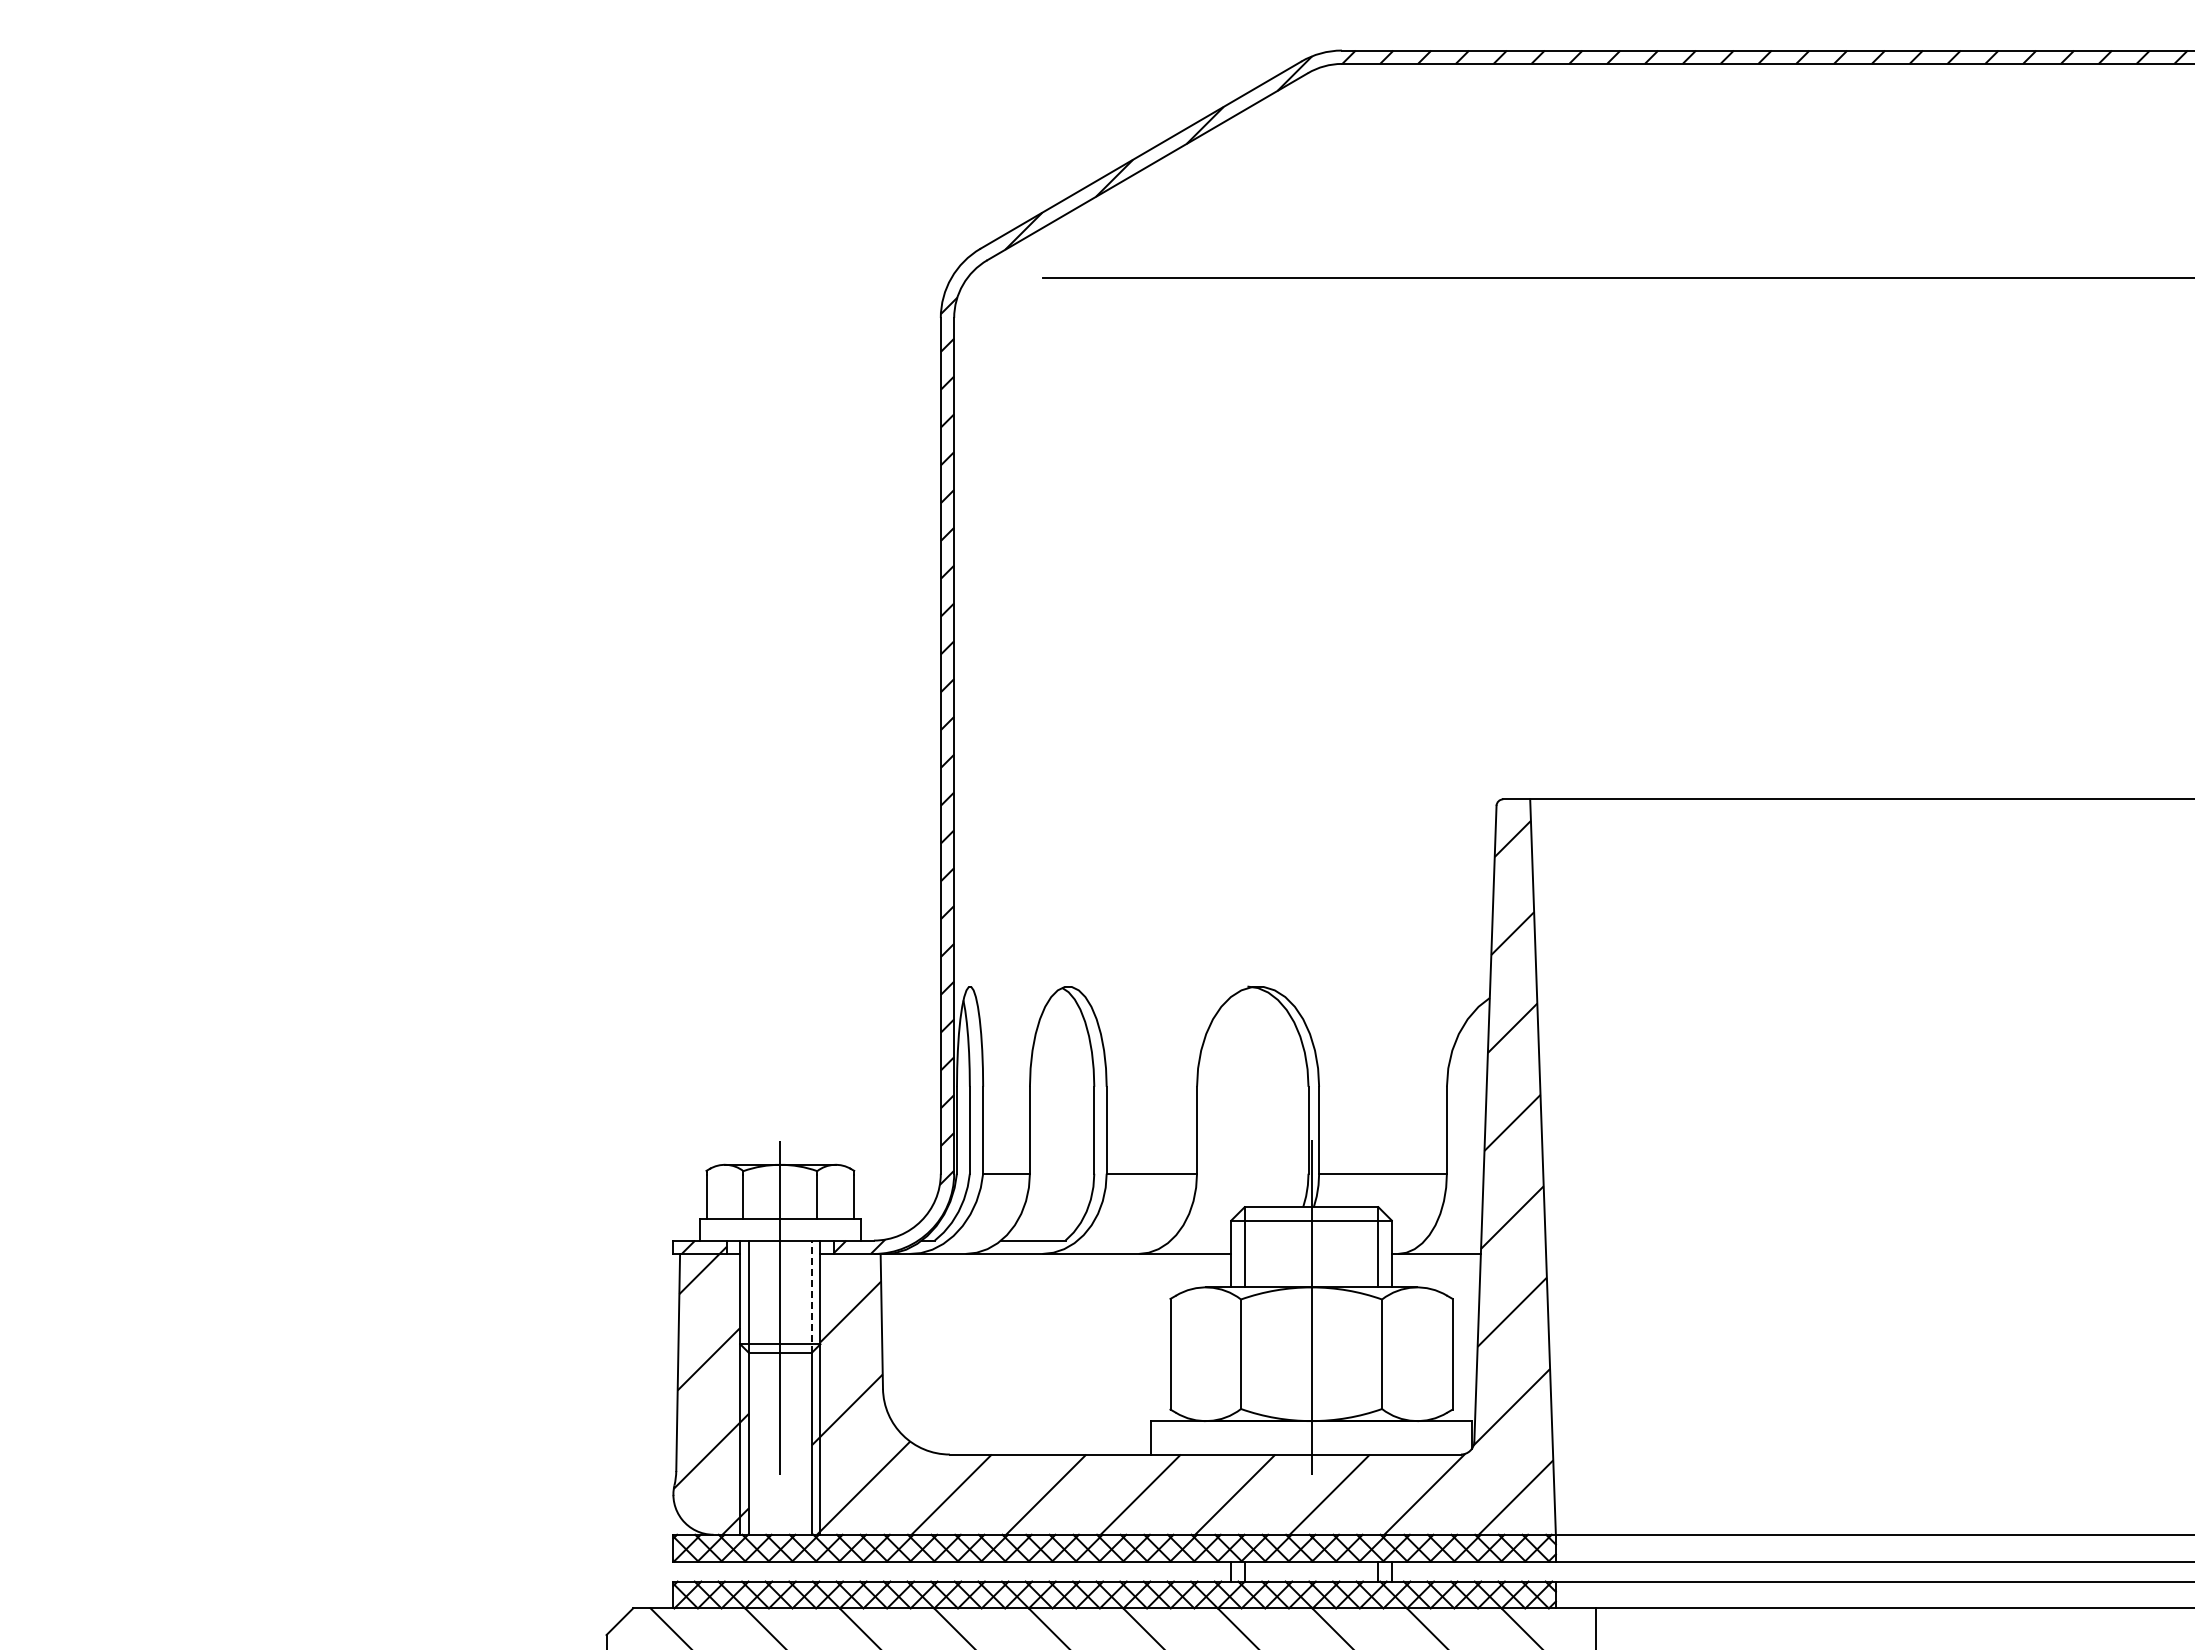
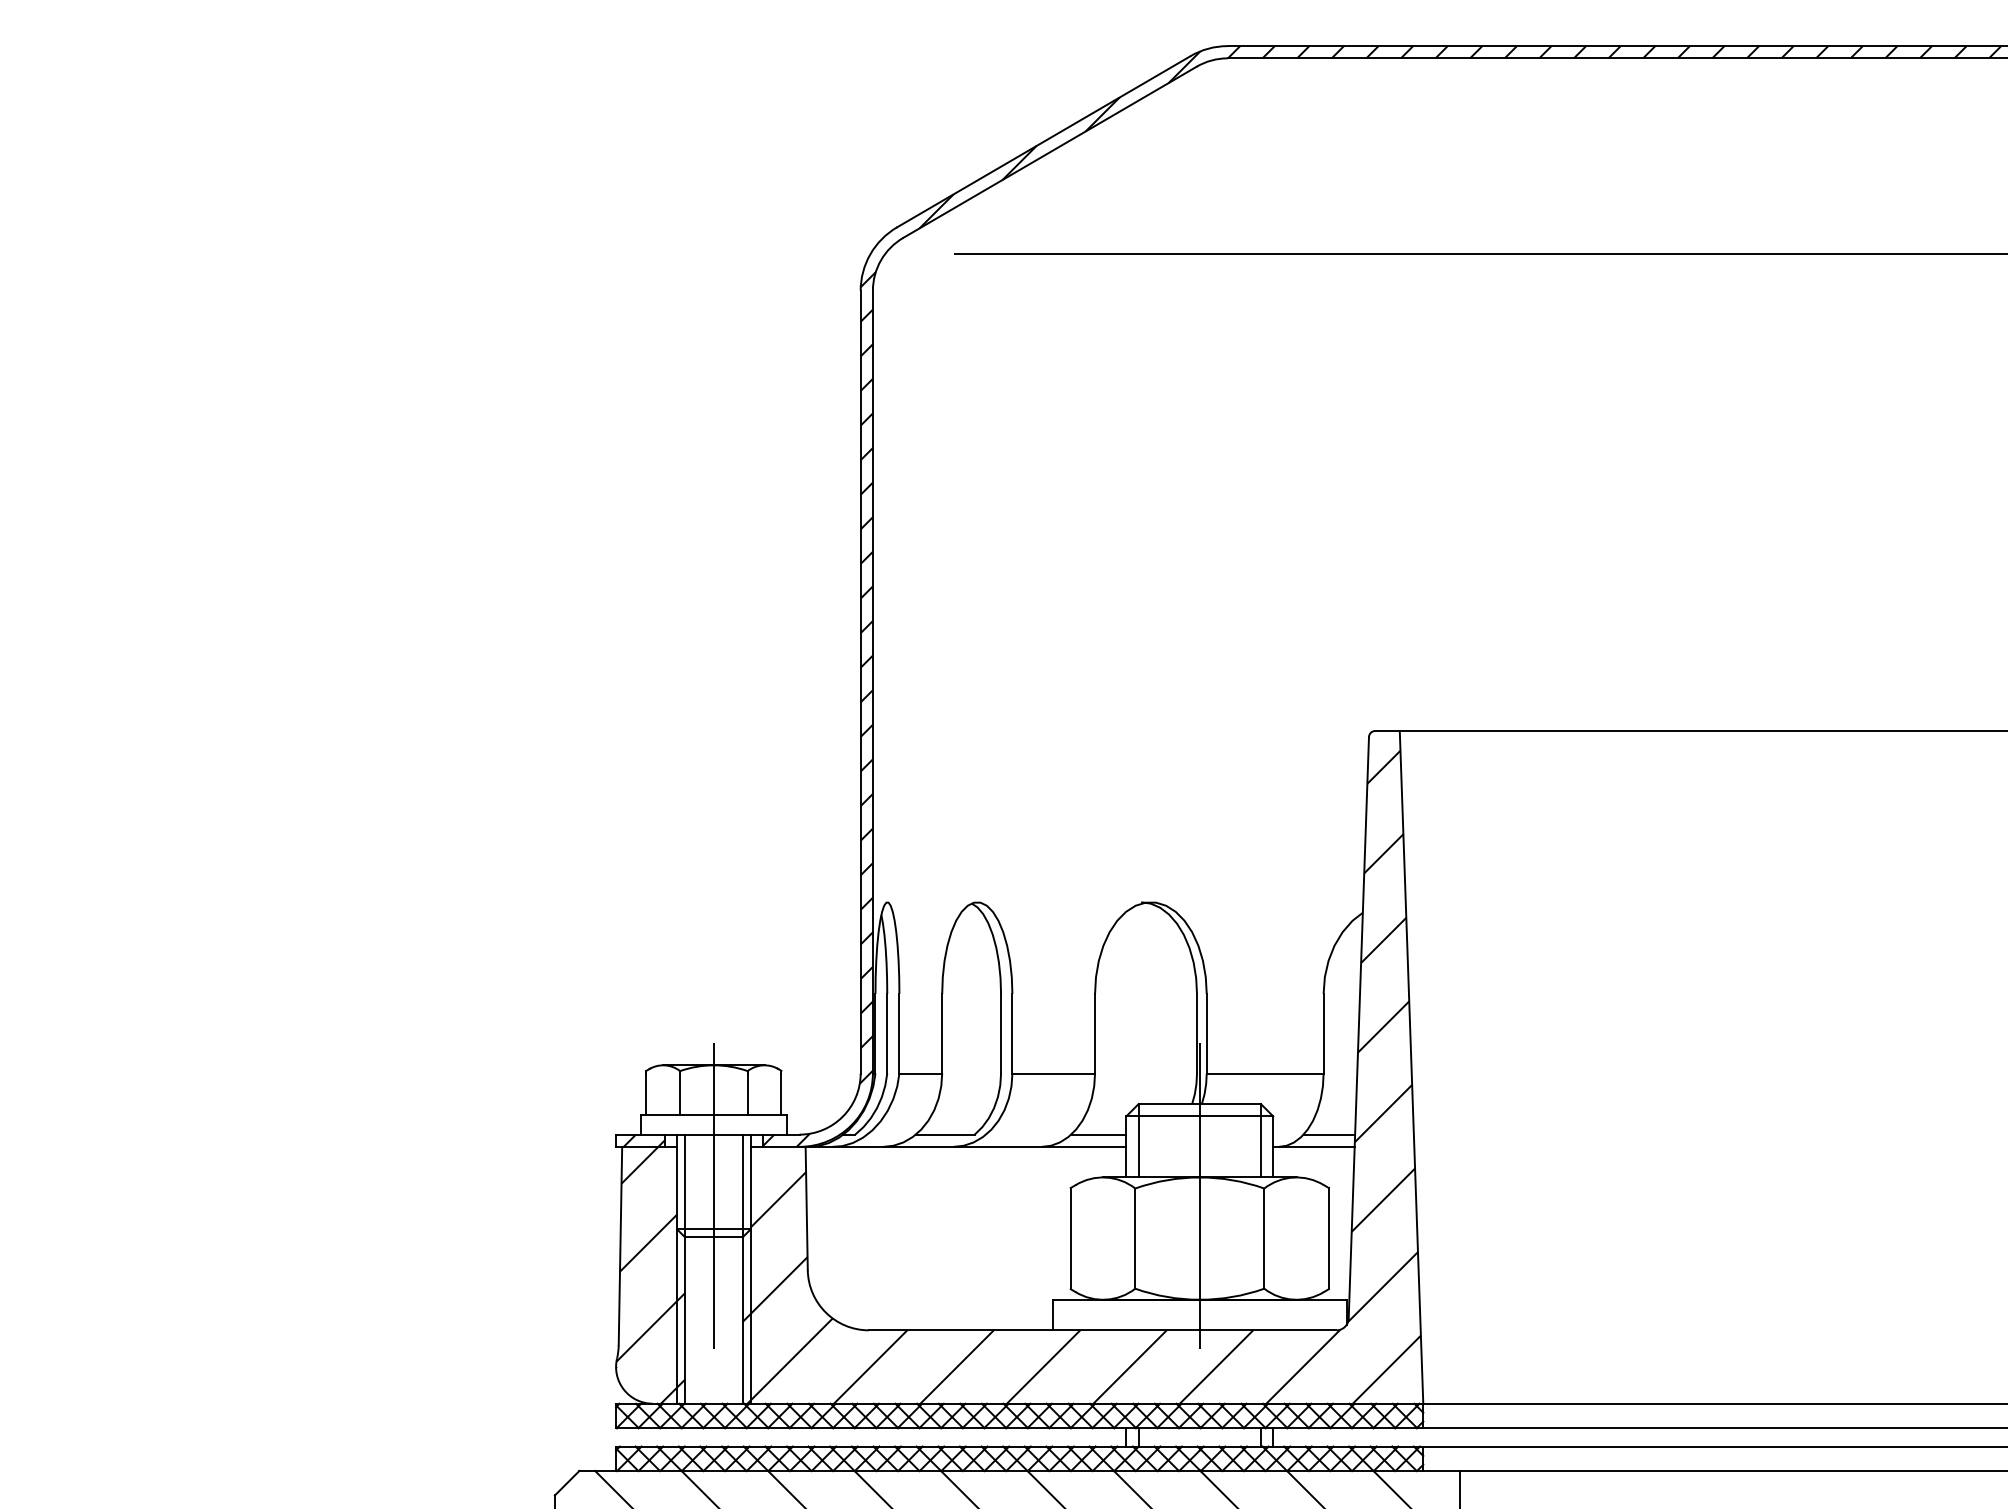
line: (1200, 1240) -> (1098, 1134), added
line: (1453, 1240) -> (1329, 1134), added
line: (811, 1296) -> (742, 1185), dashed -> solid

